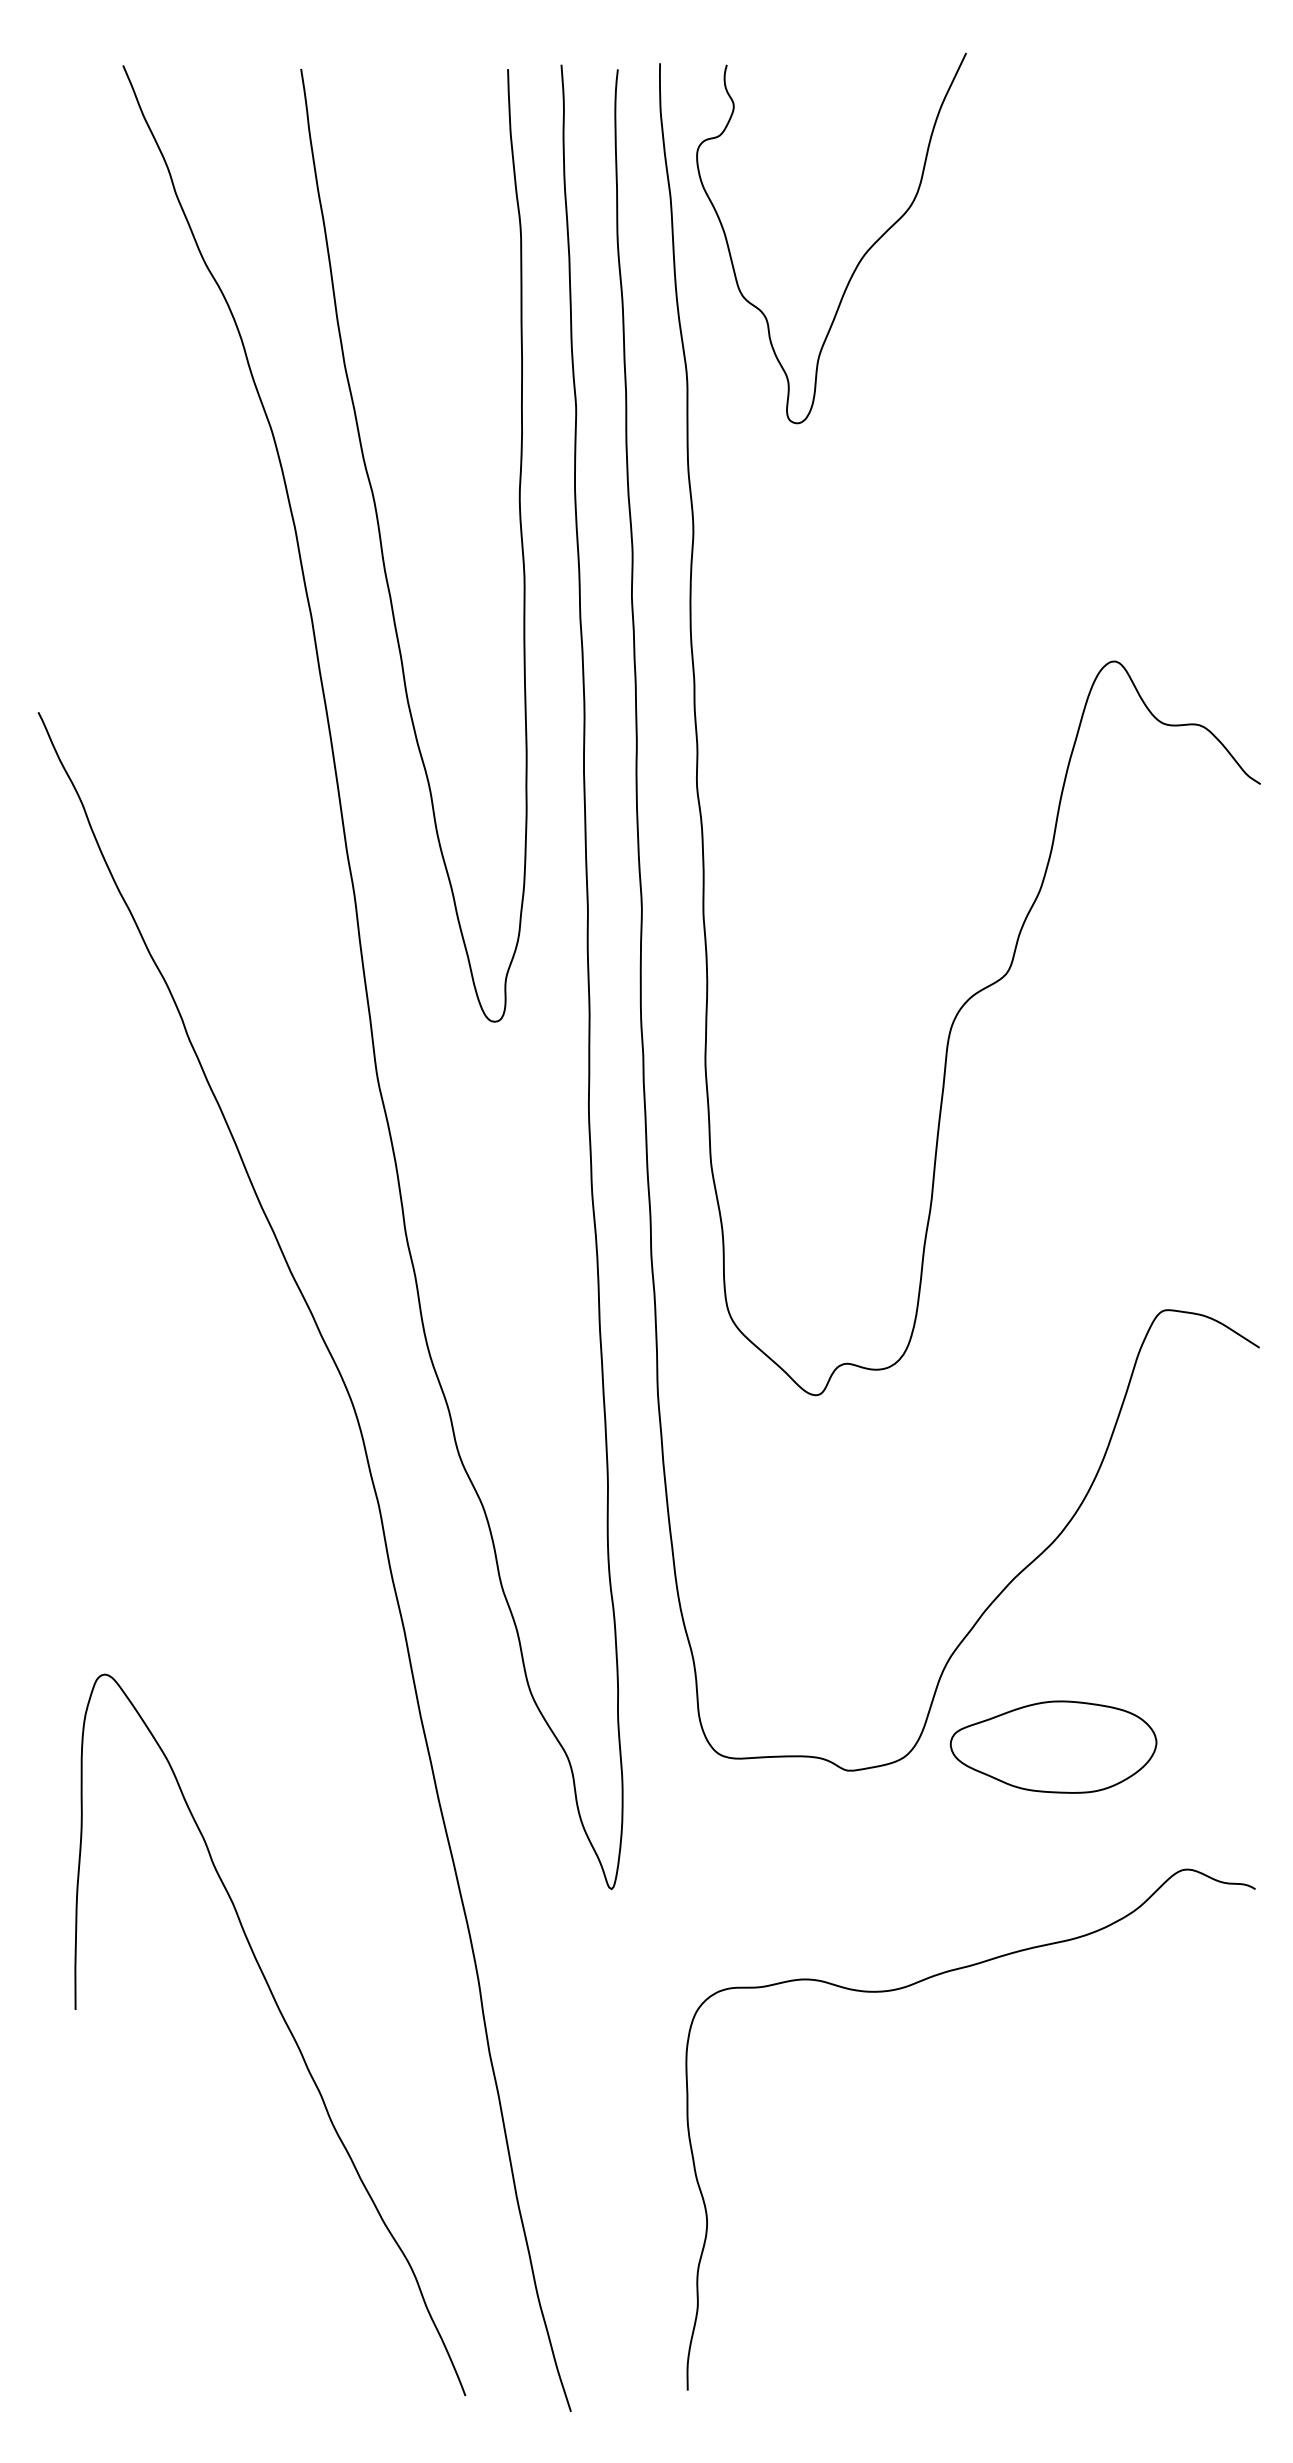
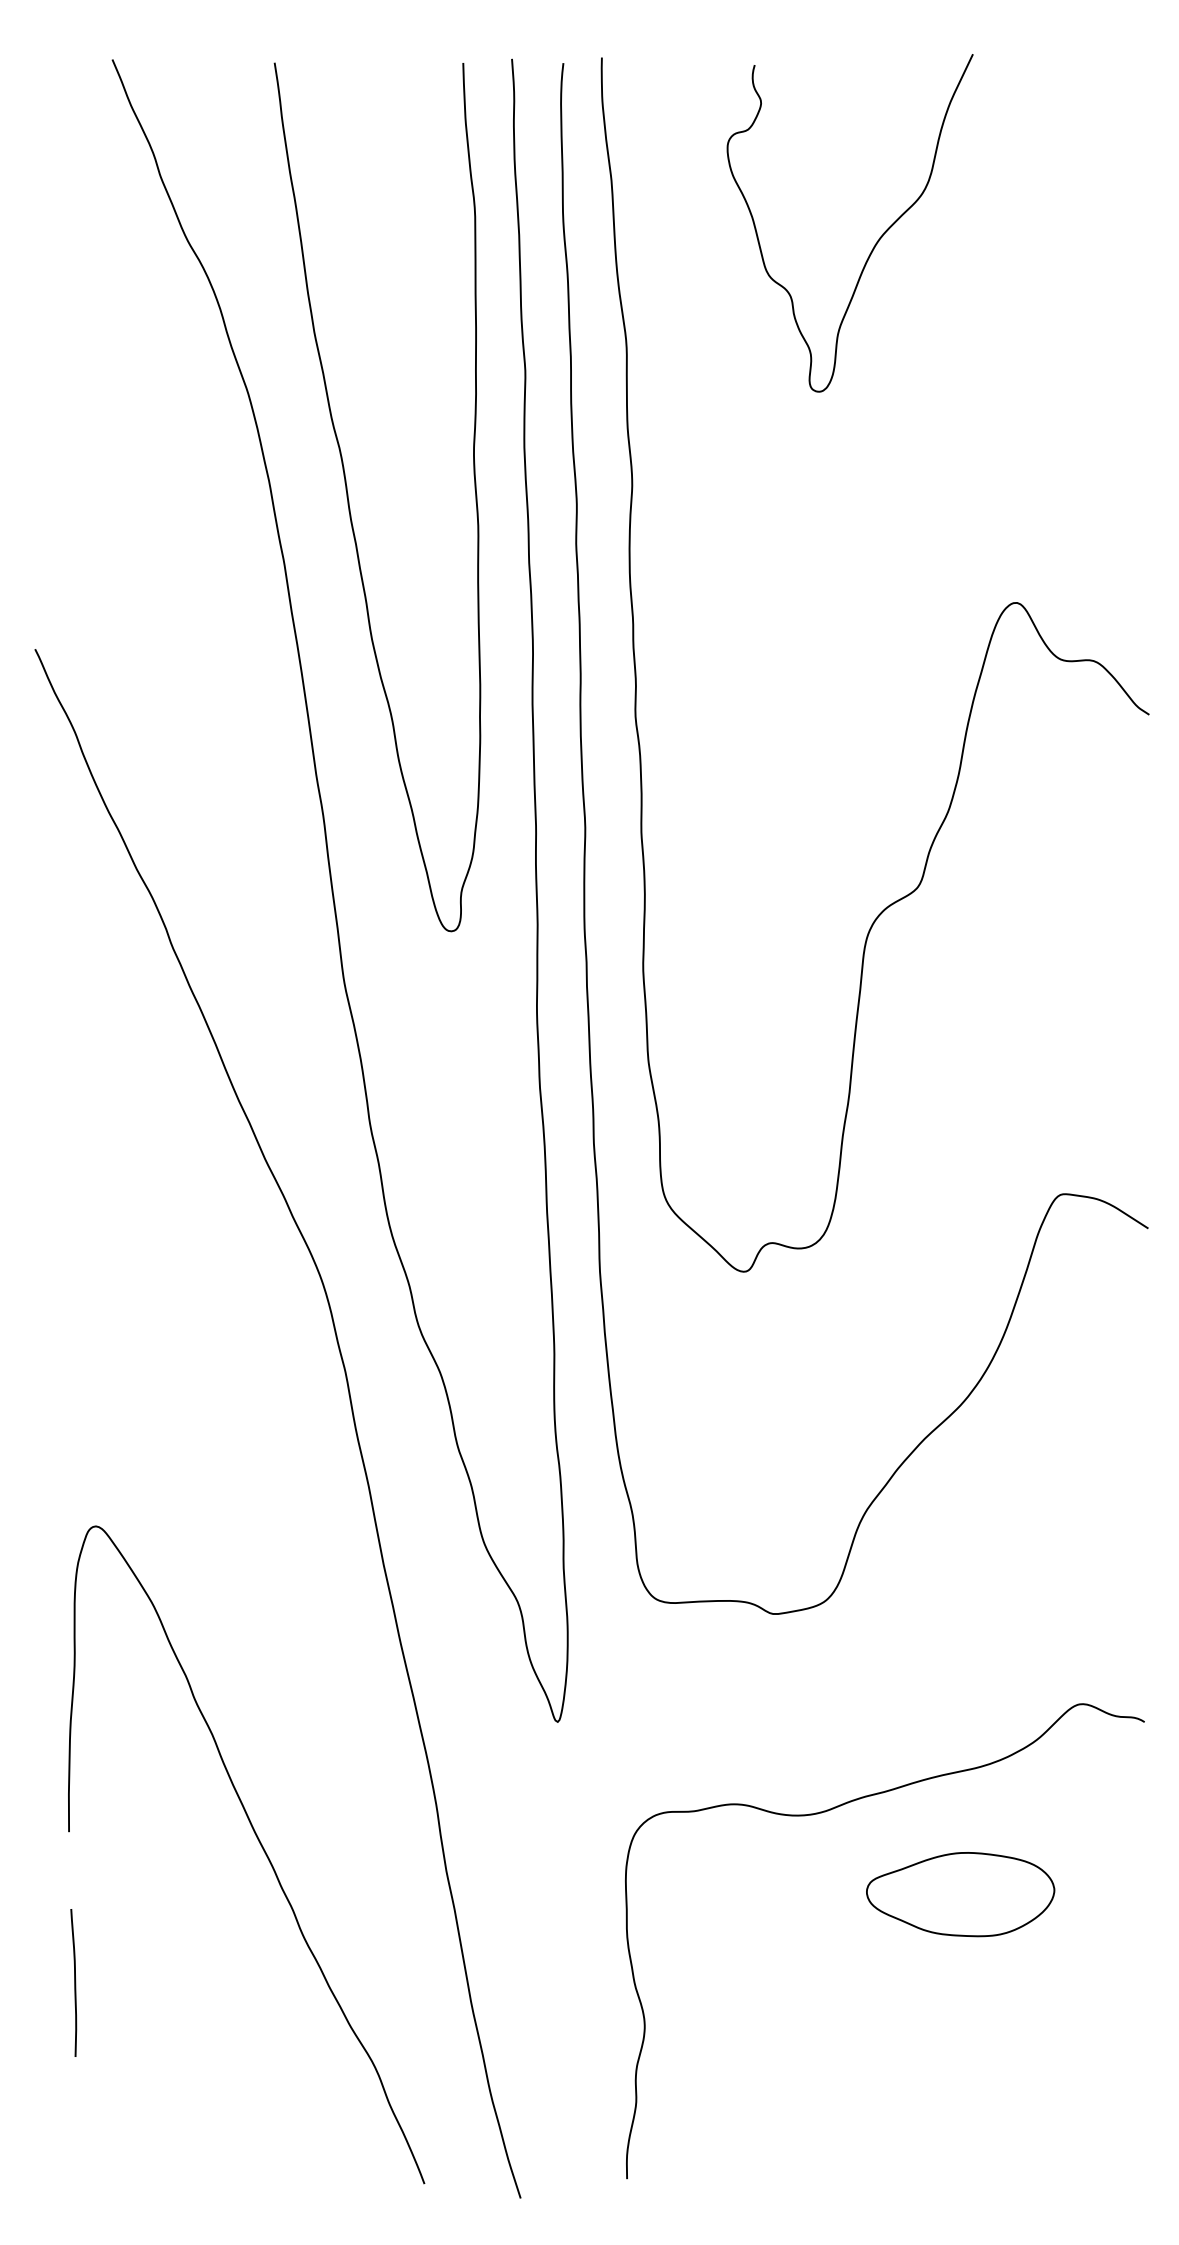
curve: (860, 258) -> (876, 241), moved
part: (1053, 1747) -> (960, 1894), moved
curve: (81, 2174) -> (74, 1982), added

